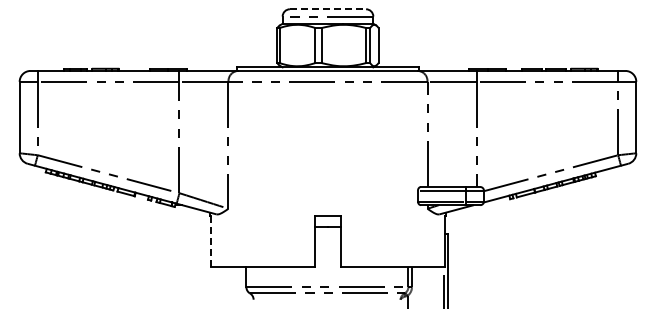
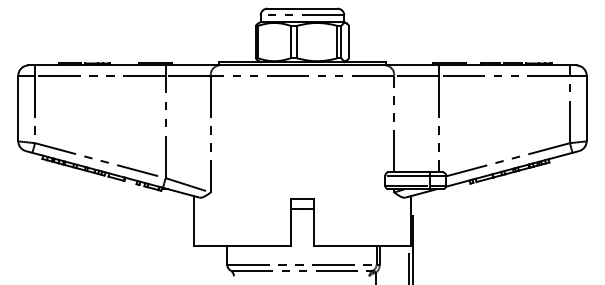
line: (328, 9) -> (302, 8), dashed -> solid
line: (210, 241) -> (194, 222), dashed -> solid

